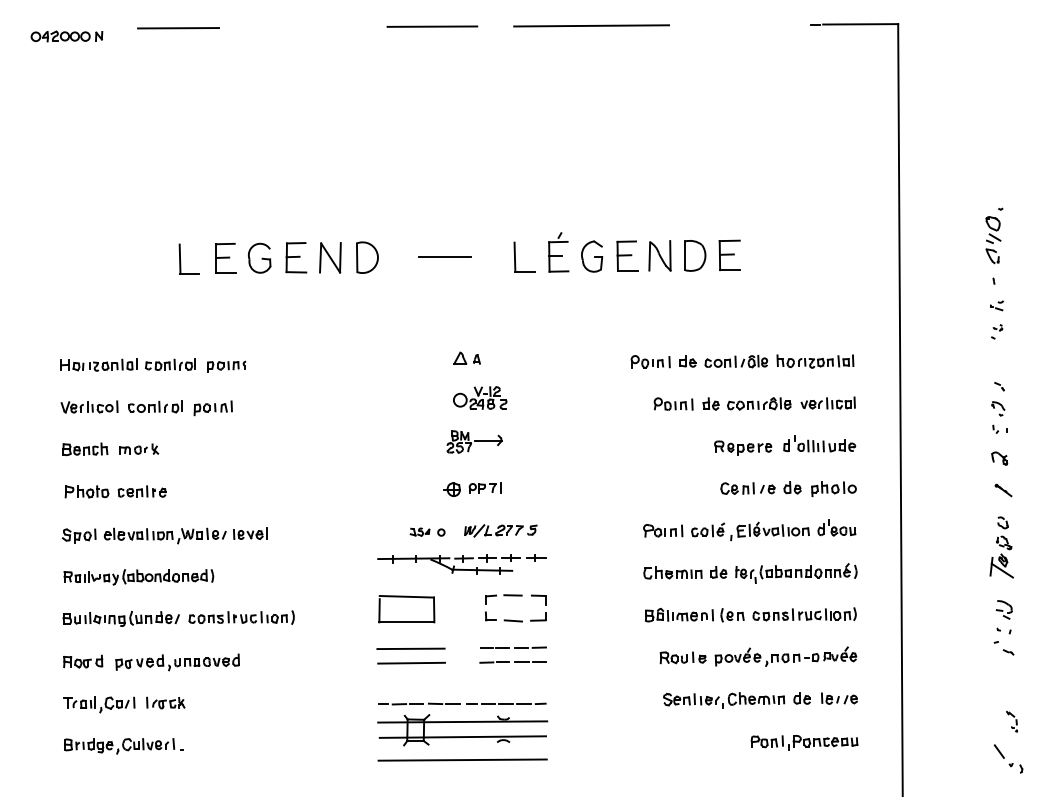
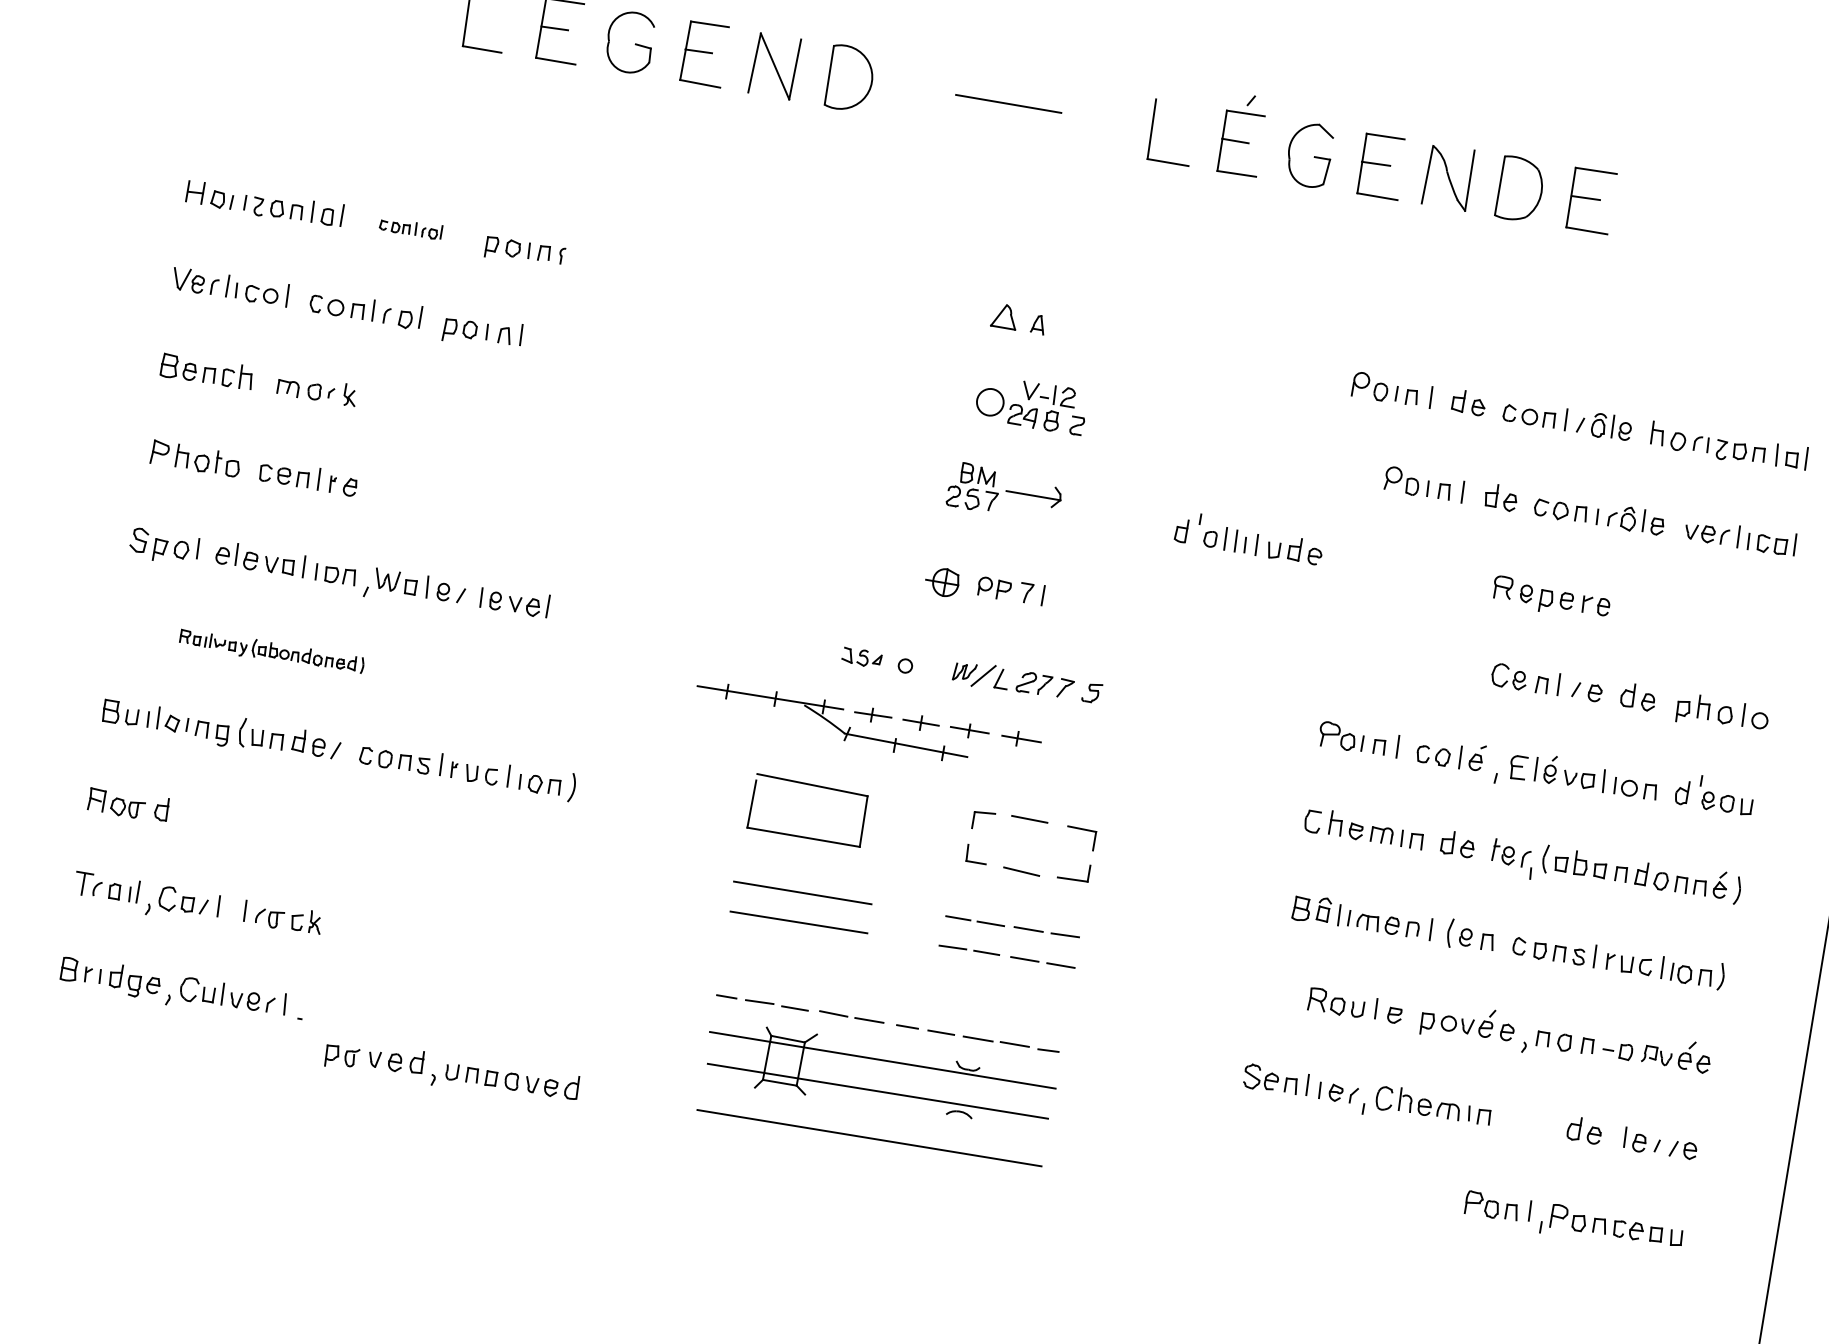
part: (170, 364) -> (410, 228), size x0.6
part: (819, 443) -> (1249, 537), moved
part: (461, 564) -> (865, 726), moved
part: (138, 577) -> (271, 652), size x0.6
part: (177, 662) -> (451, 1071), moved
part: (724, 700) -> (1367, 1098), moved

